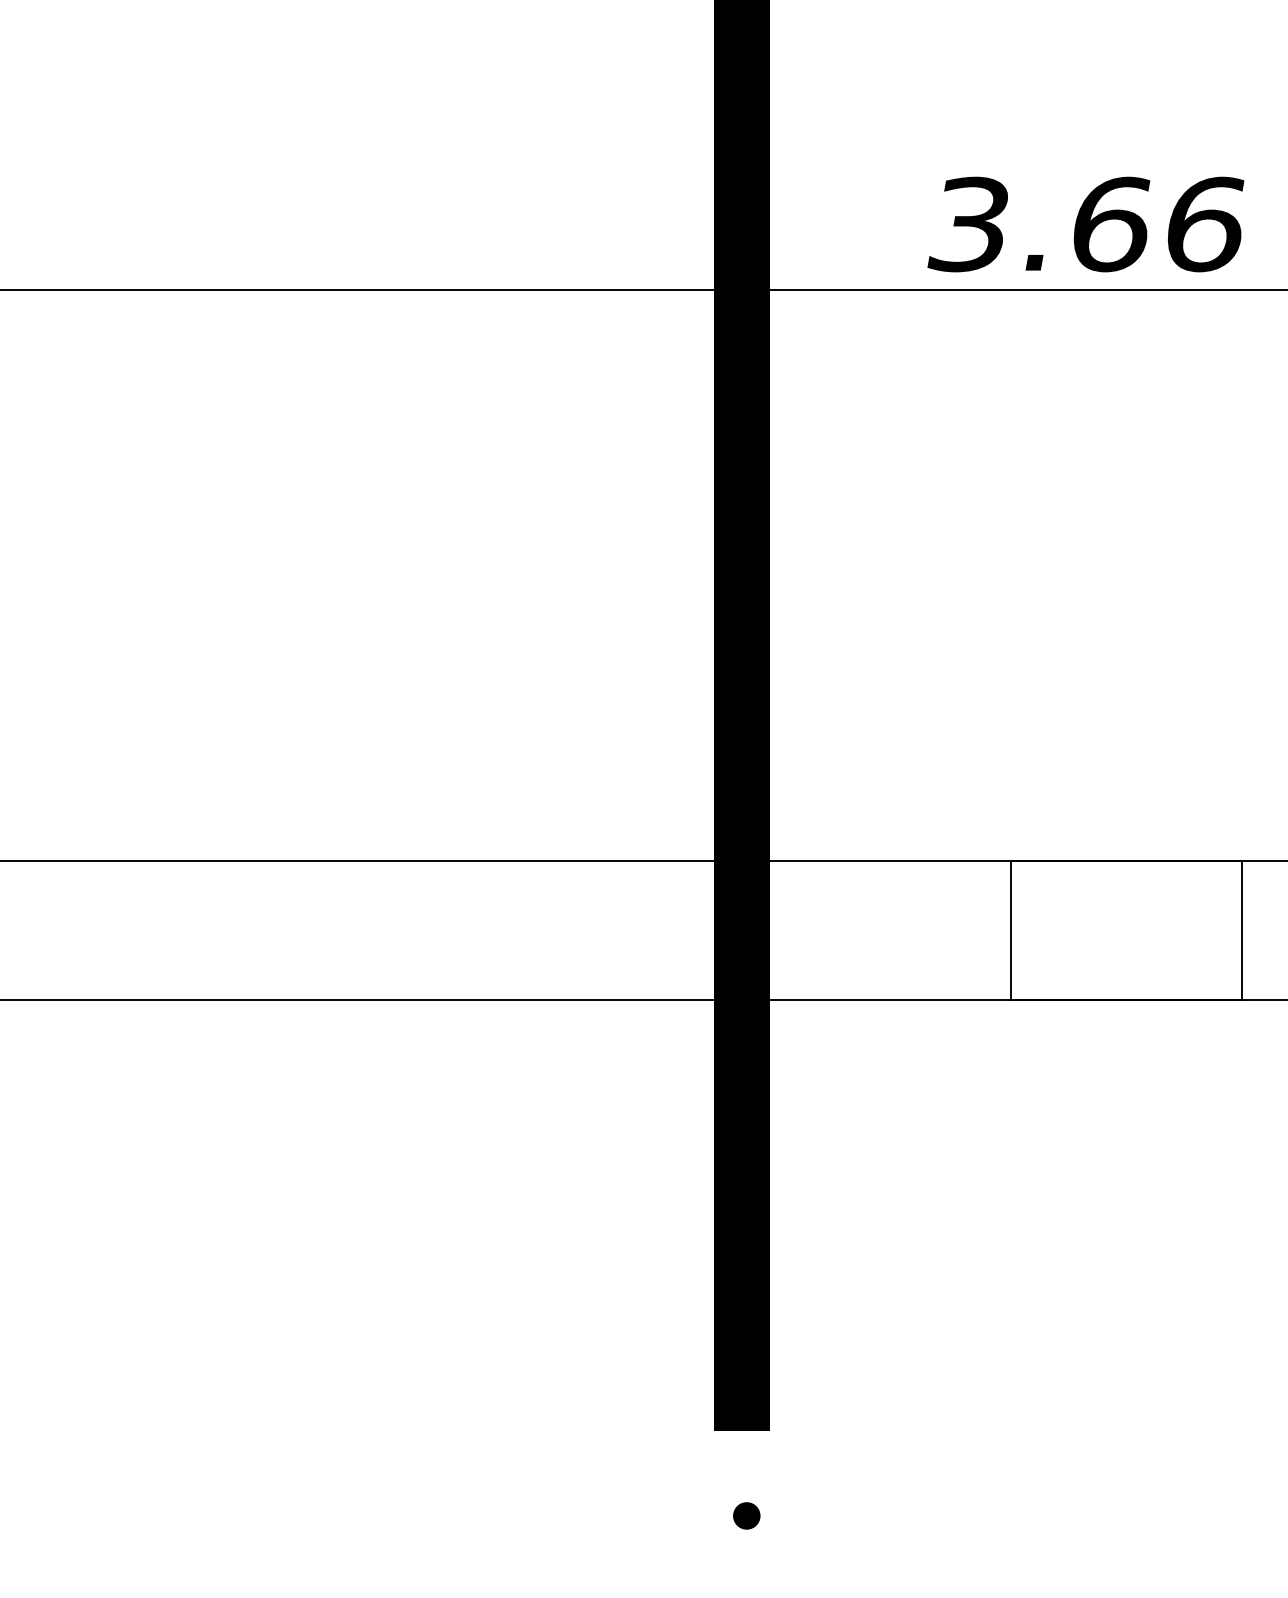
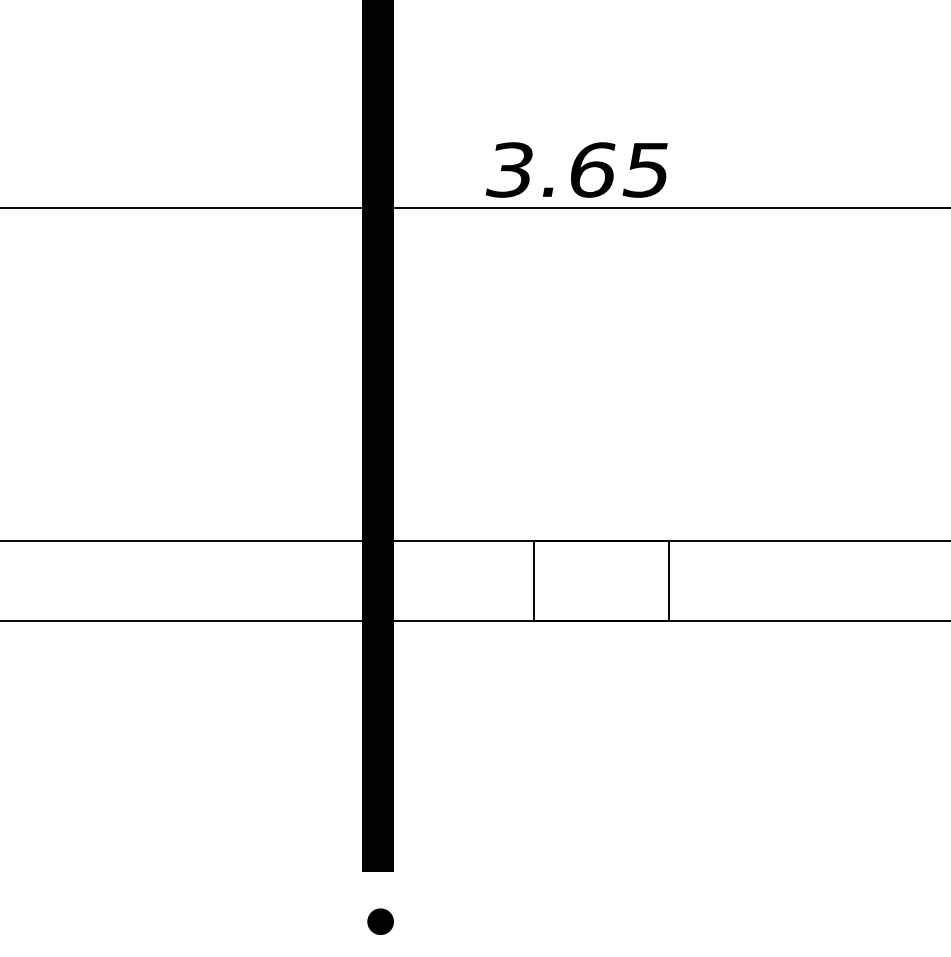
text: (1203, 223) -> (646, 169), 3.66 -> 3.65
part: (746, 1515) -> (380, 921), size x1.67

